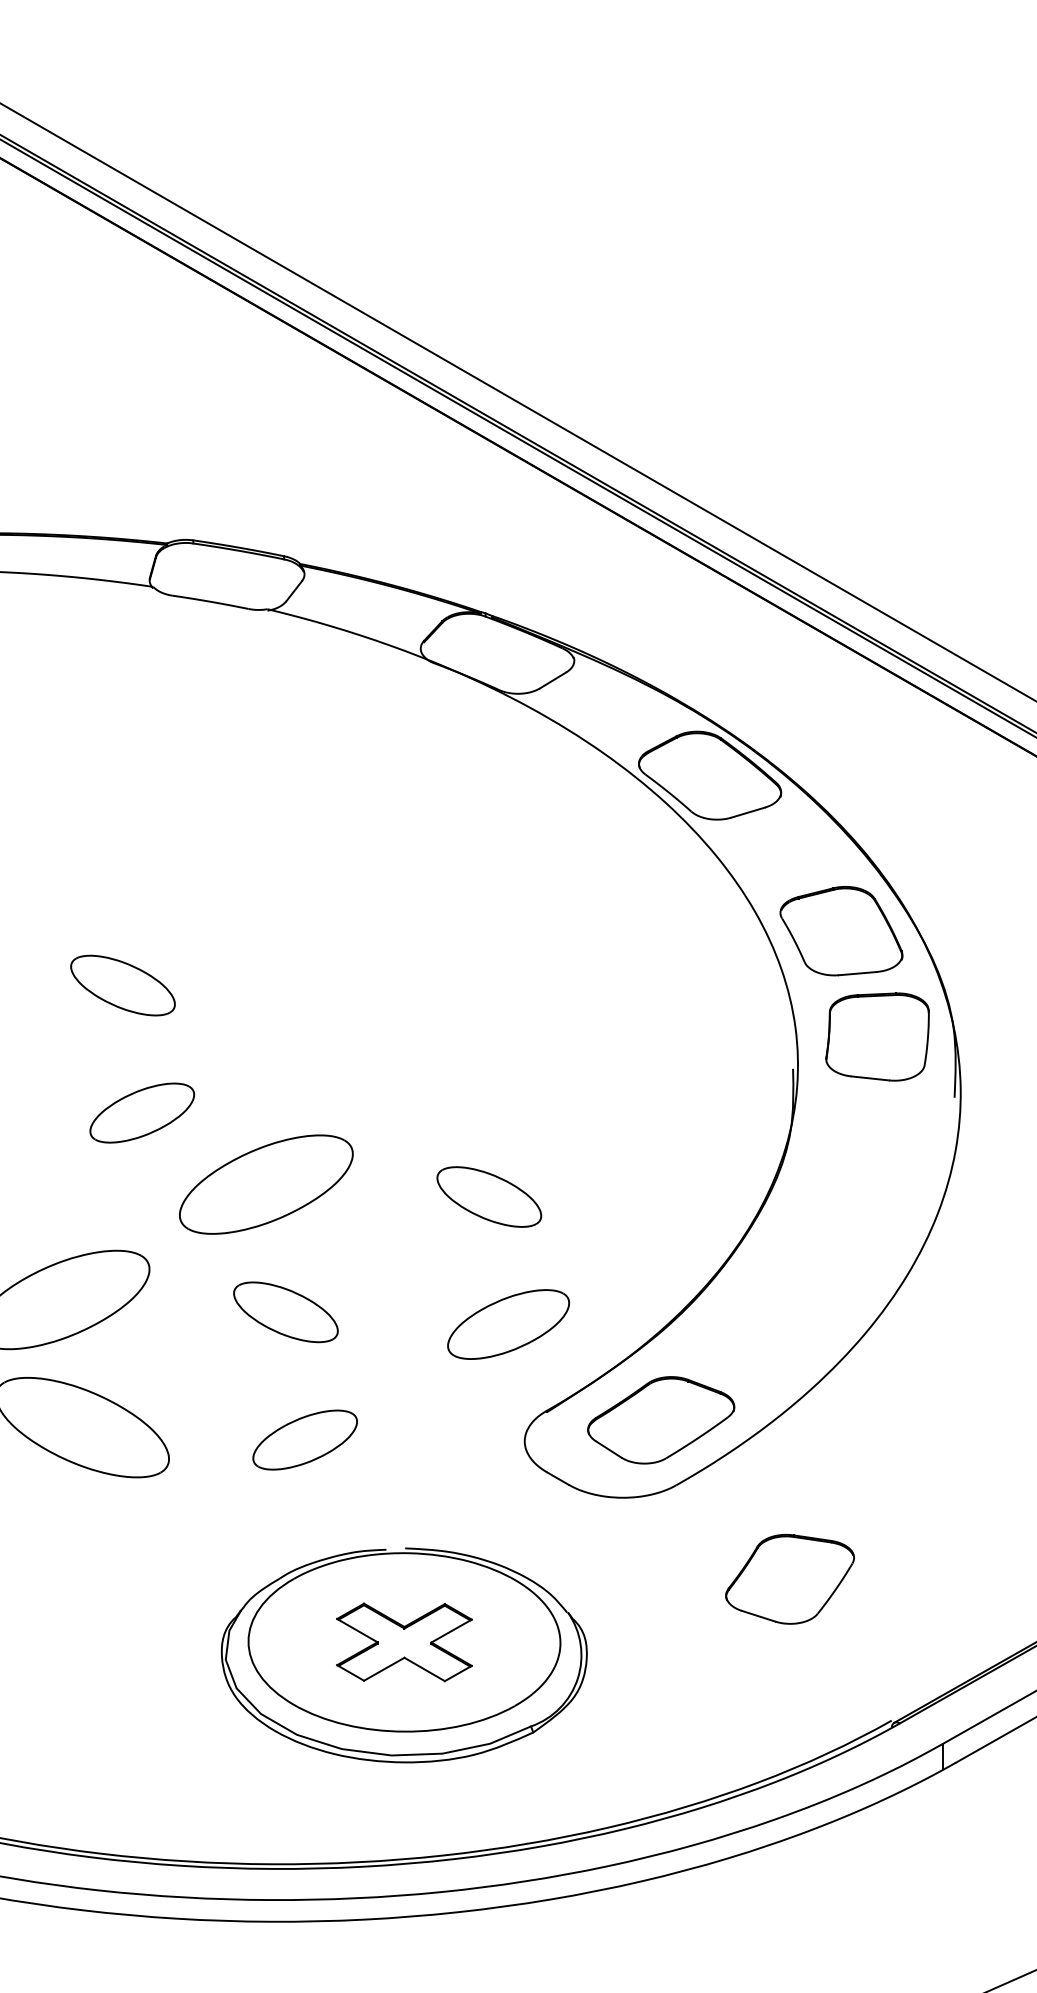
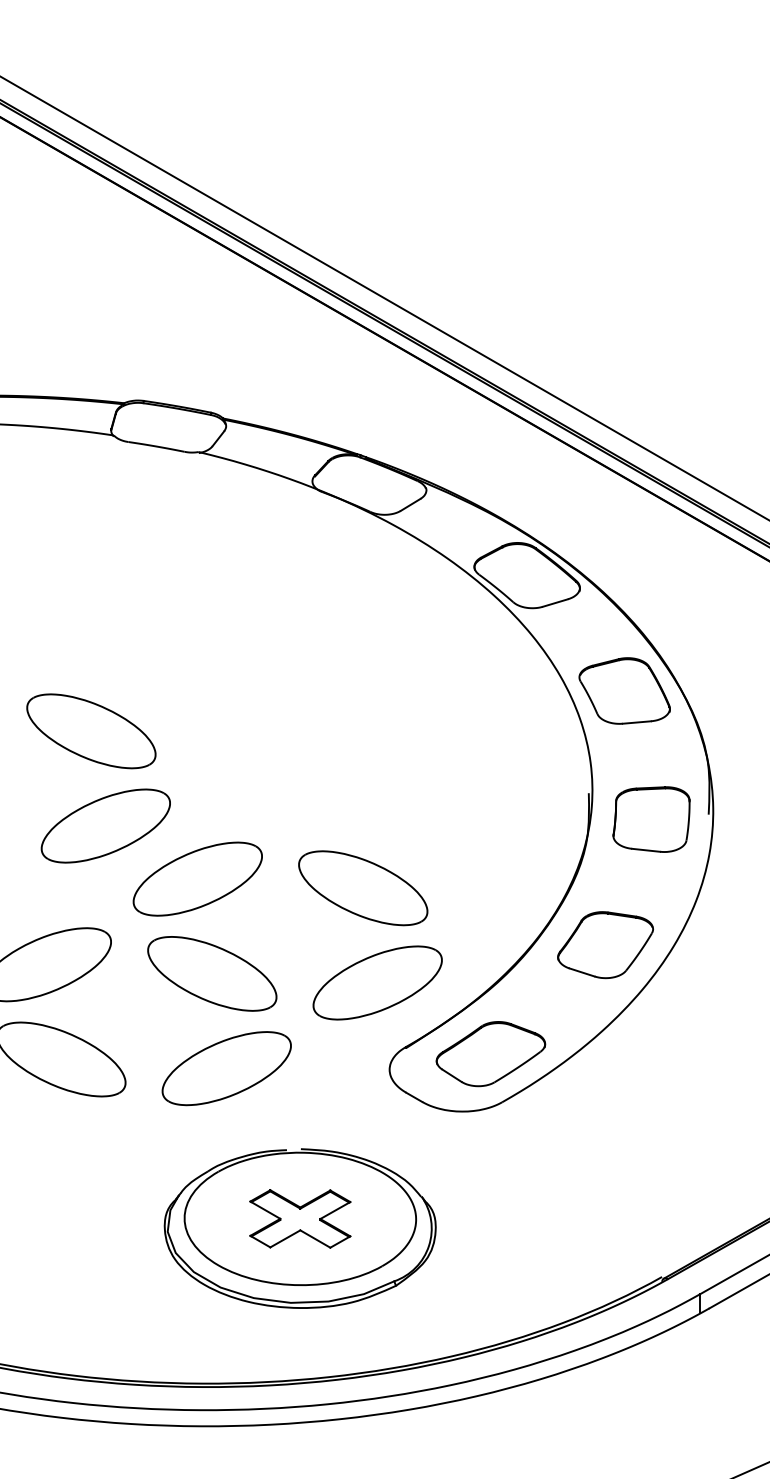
part: (123, 985) -> (91, 731), size x1.67
part: (877, 1036) -> (651, 819), moved
part: (141, 1112) -> (105, 825), size x1.67
part: (489, 1197) -> (363, 888), size x1.67
part: (286, 1311) -> (212, 973), size x1.67
part: (508, 1323) -> (377, 982), size x1.43
part: (304, 1439) -> (226, 1068), size x1.67
part: (789, 1579) -> (605, 945), moved

